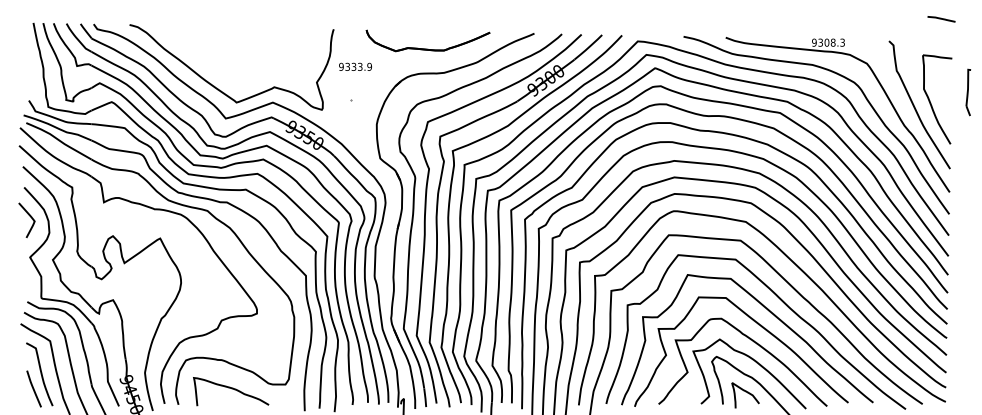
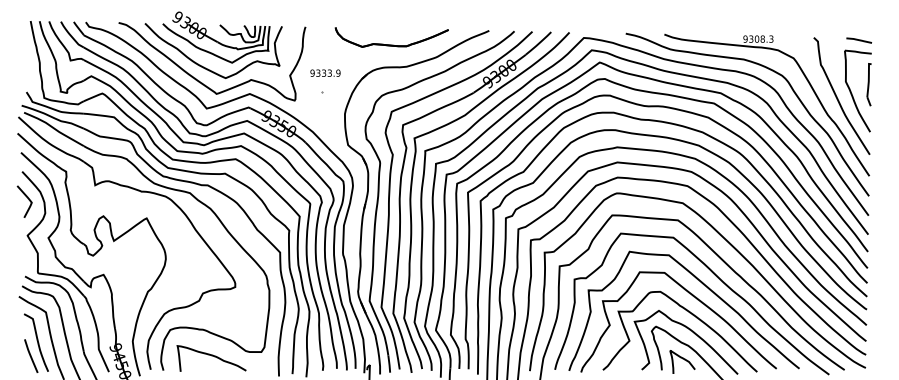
line: (941, 19) -> (859, 40), moved
part: (233, 49) -> (213, 45), added
text: (355, 66) -> (325, 72), moved
part: (968, 92) -> (869, 84), moved

